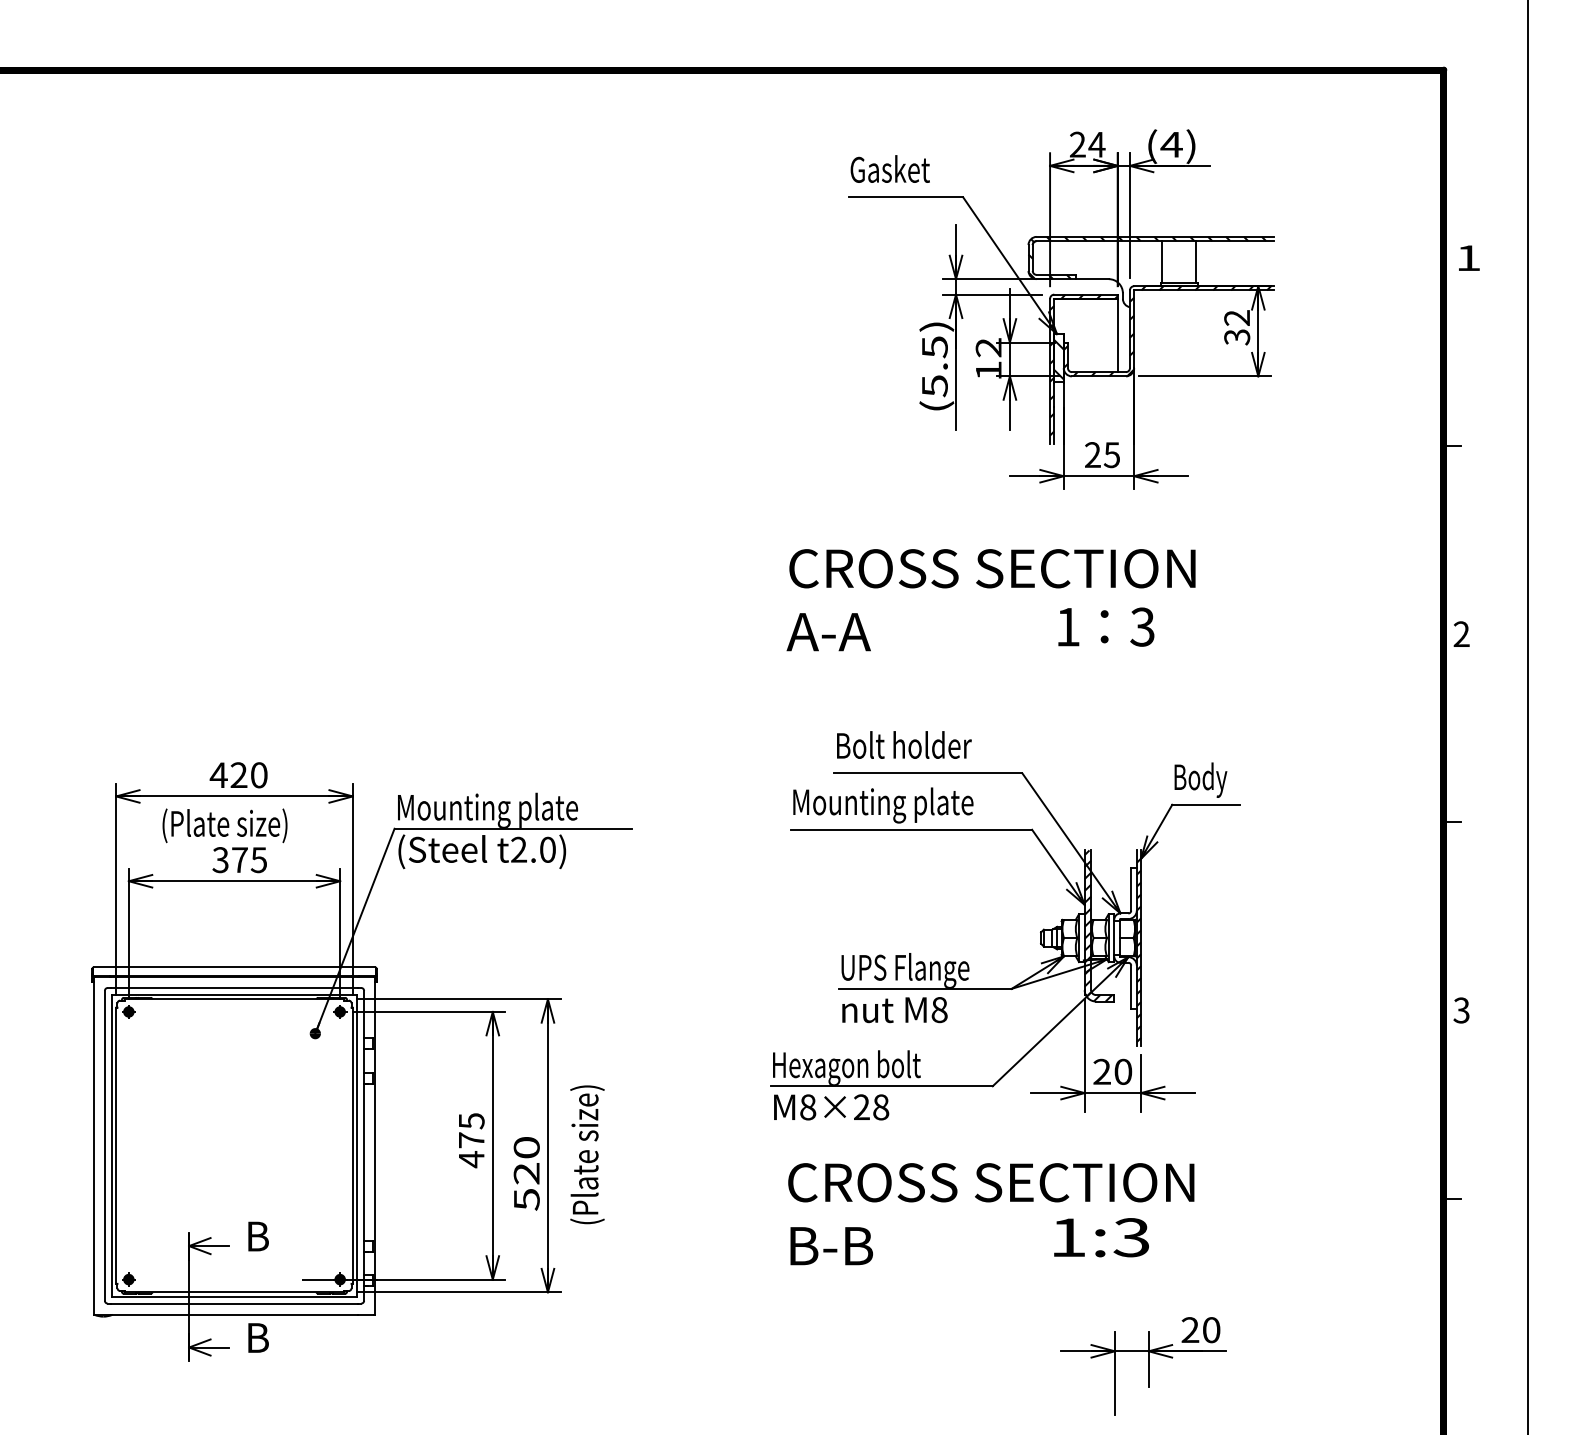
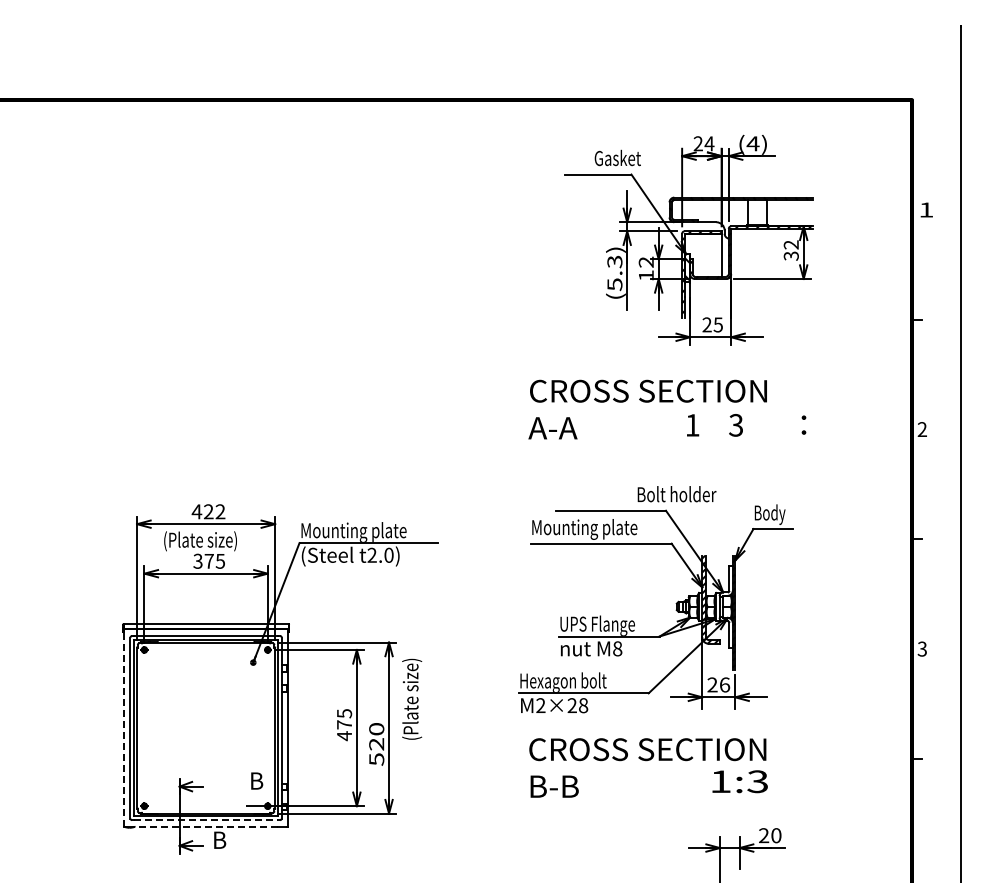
text: (889, 168) -> (617, 157), moved
text: (934, 346) -> (614, 261), (5.5) -> (5.3)
text: (1103, 625) -> (803, 424), moved
text: (903, 745) -> (676, 494), moved
text: (259, 774) -> (220, 511), 420 -> 422
text: (1124, 1071) -> (725, 684), 20 -> 26
text: (807, 1107) -> (540, 705), M8×28 -> M2×28
line: (92, 1146) -> (123, 728), solid -> dashed
text: (588, 1153) -> (412, 698), moved
text: (259, 1235) -> (257, 780), moved
text: (1100, 1237) -> (739, 781), moved
line: (235, 1304) -> (206, 820), solid -> dashed
line: (233, 1314) -> (205, 826), solid -> dashed

